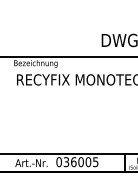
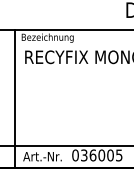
line: (8, 114) -> (15, 98), added

